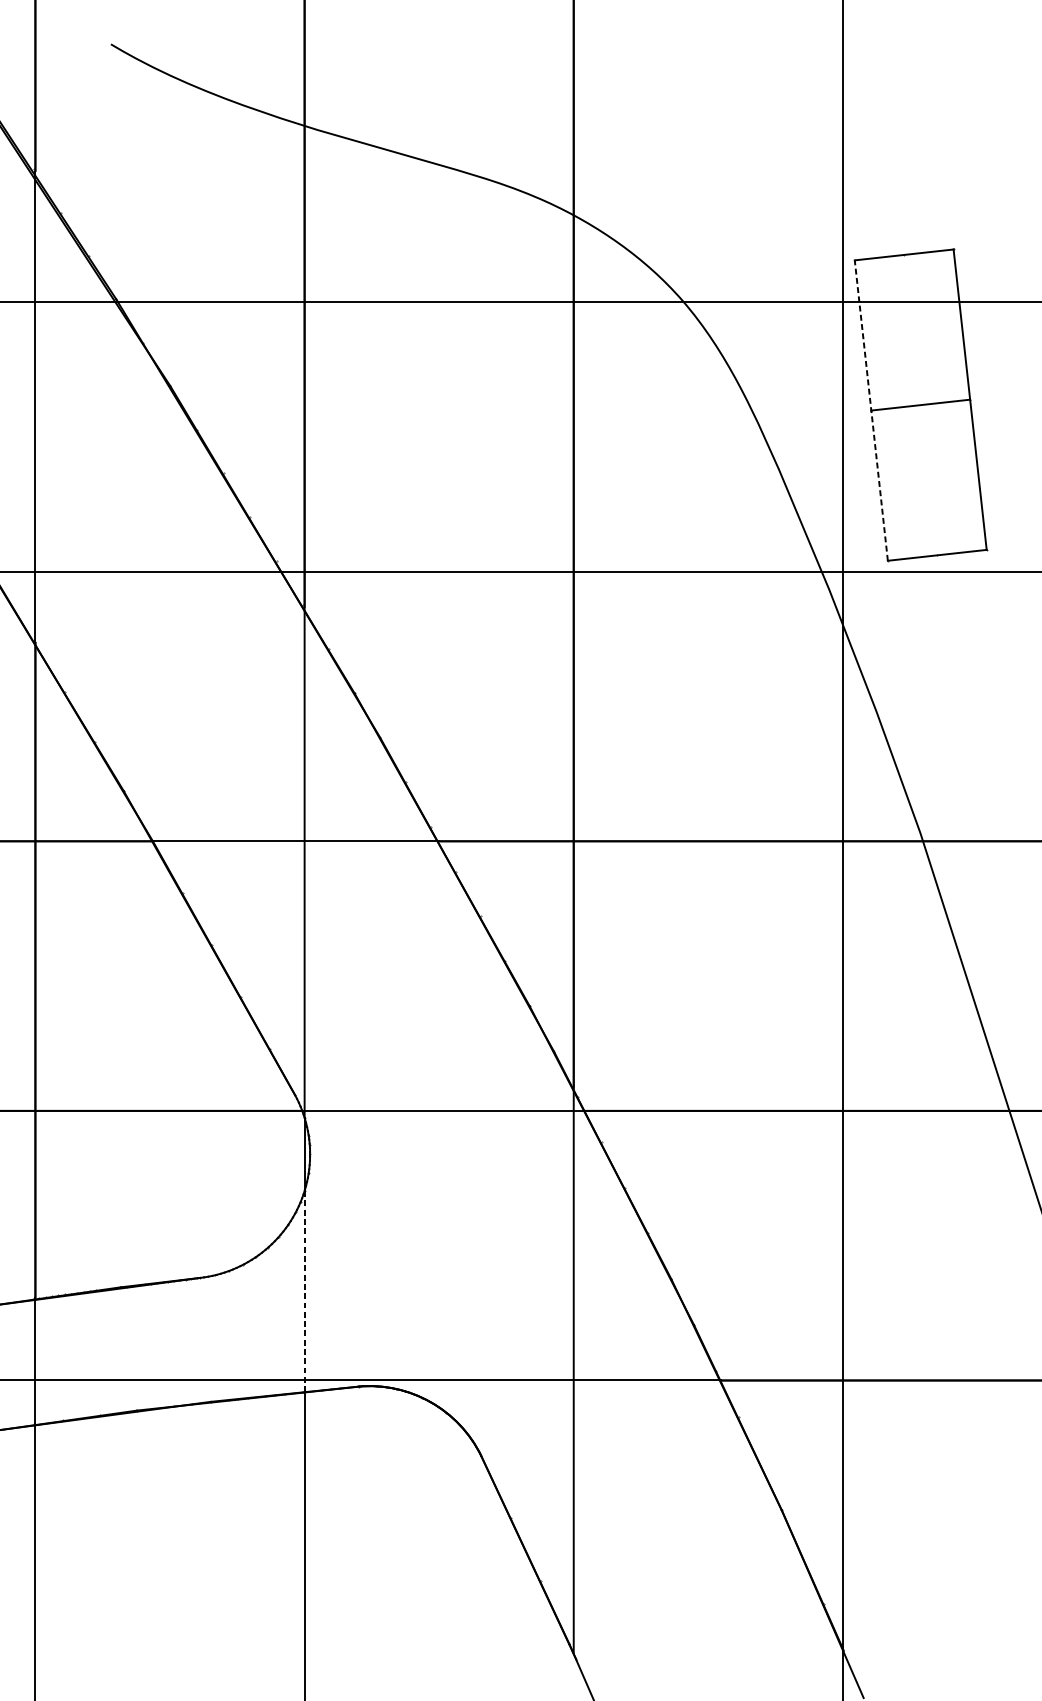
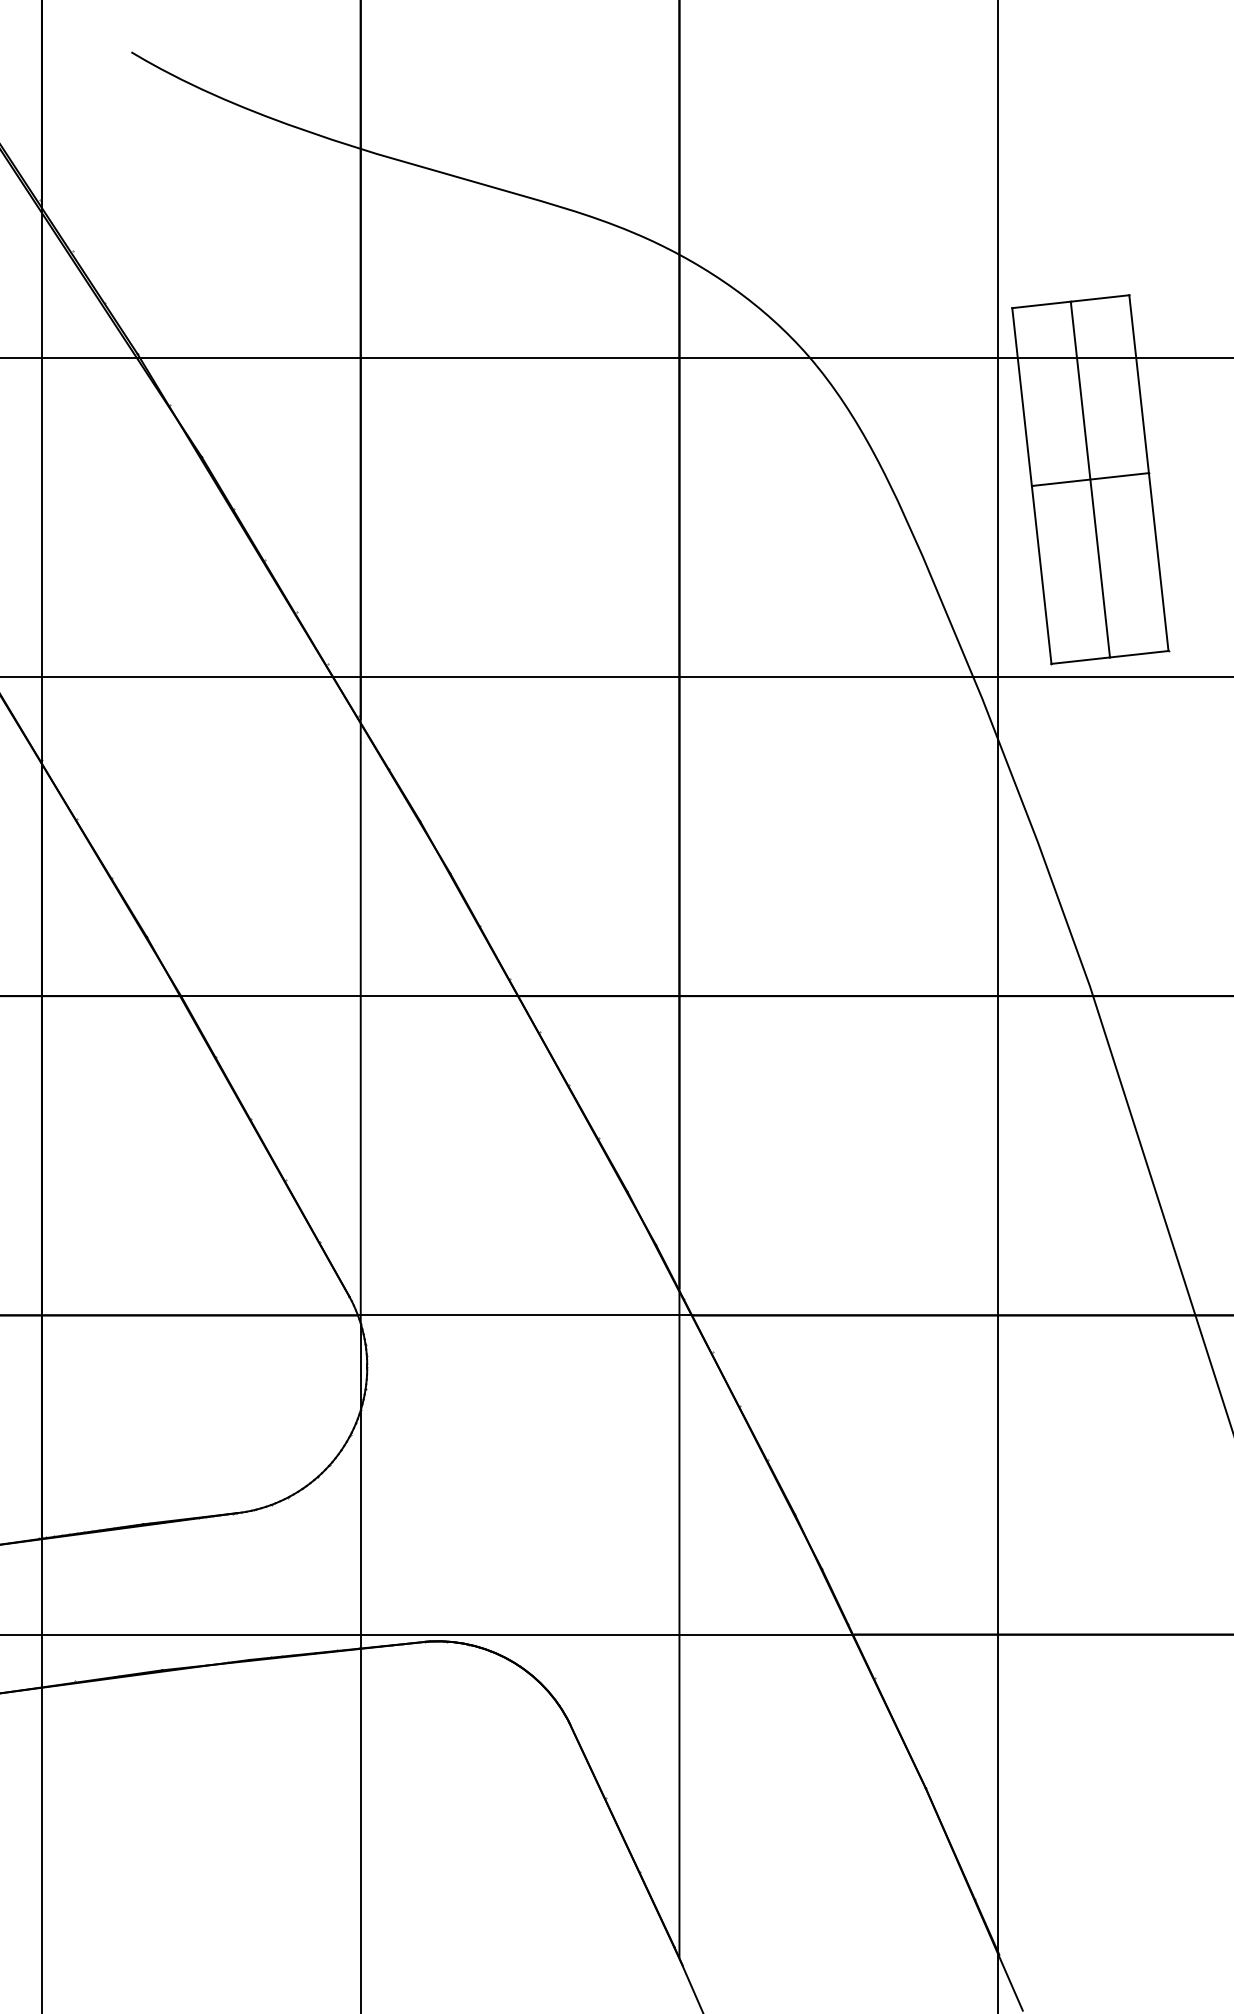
line: (919, 405) -> (1089, 479), added
line: (871, 410) -> (1031, 486), dashed -> solid
line: (304, 1291) -> (360, 1529), dashed -> solid

